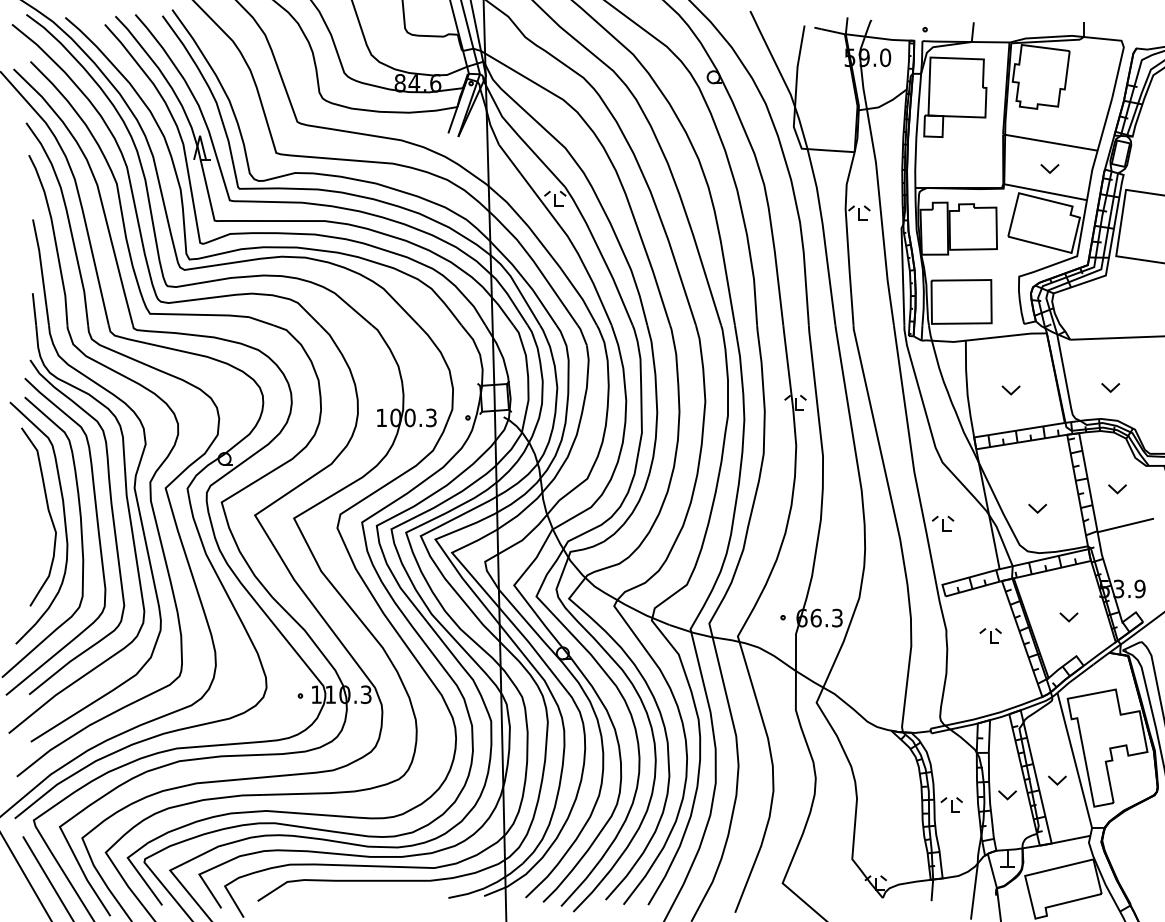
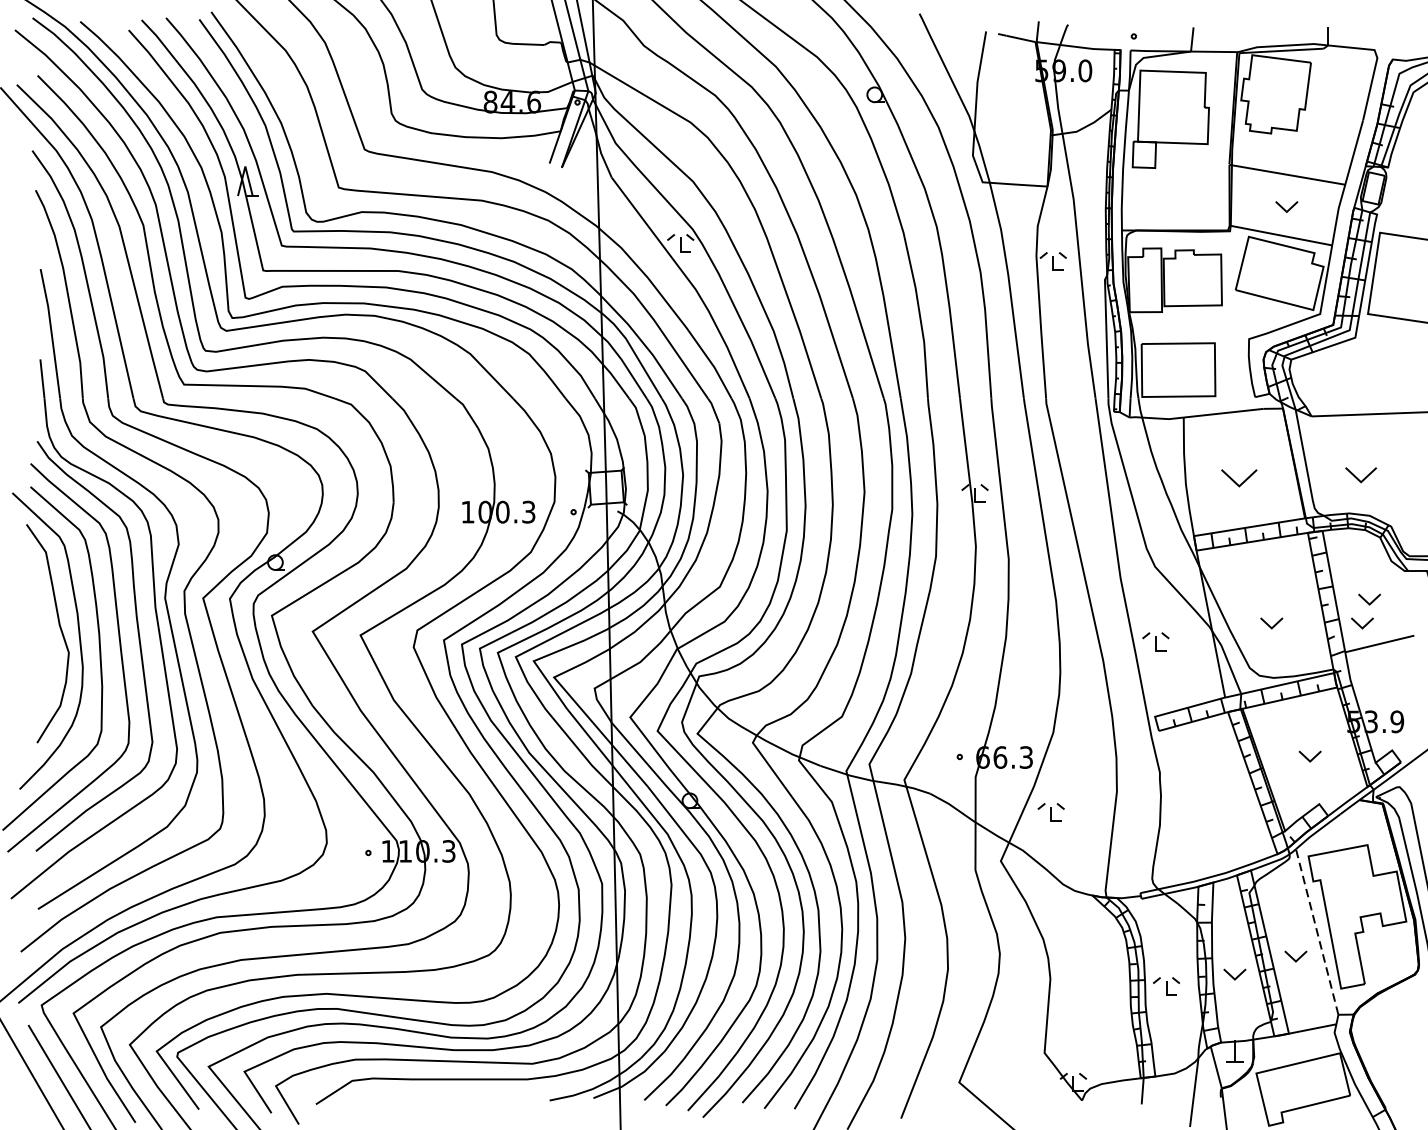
part: (1110, 387) -> (1361, 474), size x1.4
part: (1010, 390) -> (1238, 478), size x1.6
part: (1111, 508) -> (1362, 623), added
part: (990, 635) -> (1050, 811), moved
line: (1074, 760) -> (1316, 932), solid -> dashed

